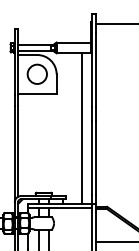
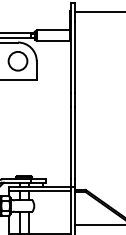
line: (82, 128) -> (61, 113), removed

